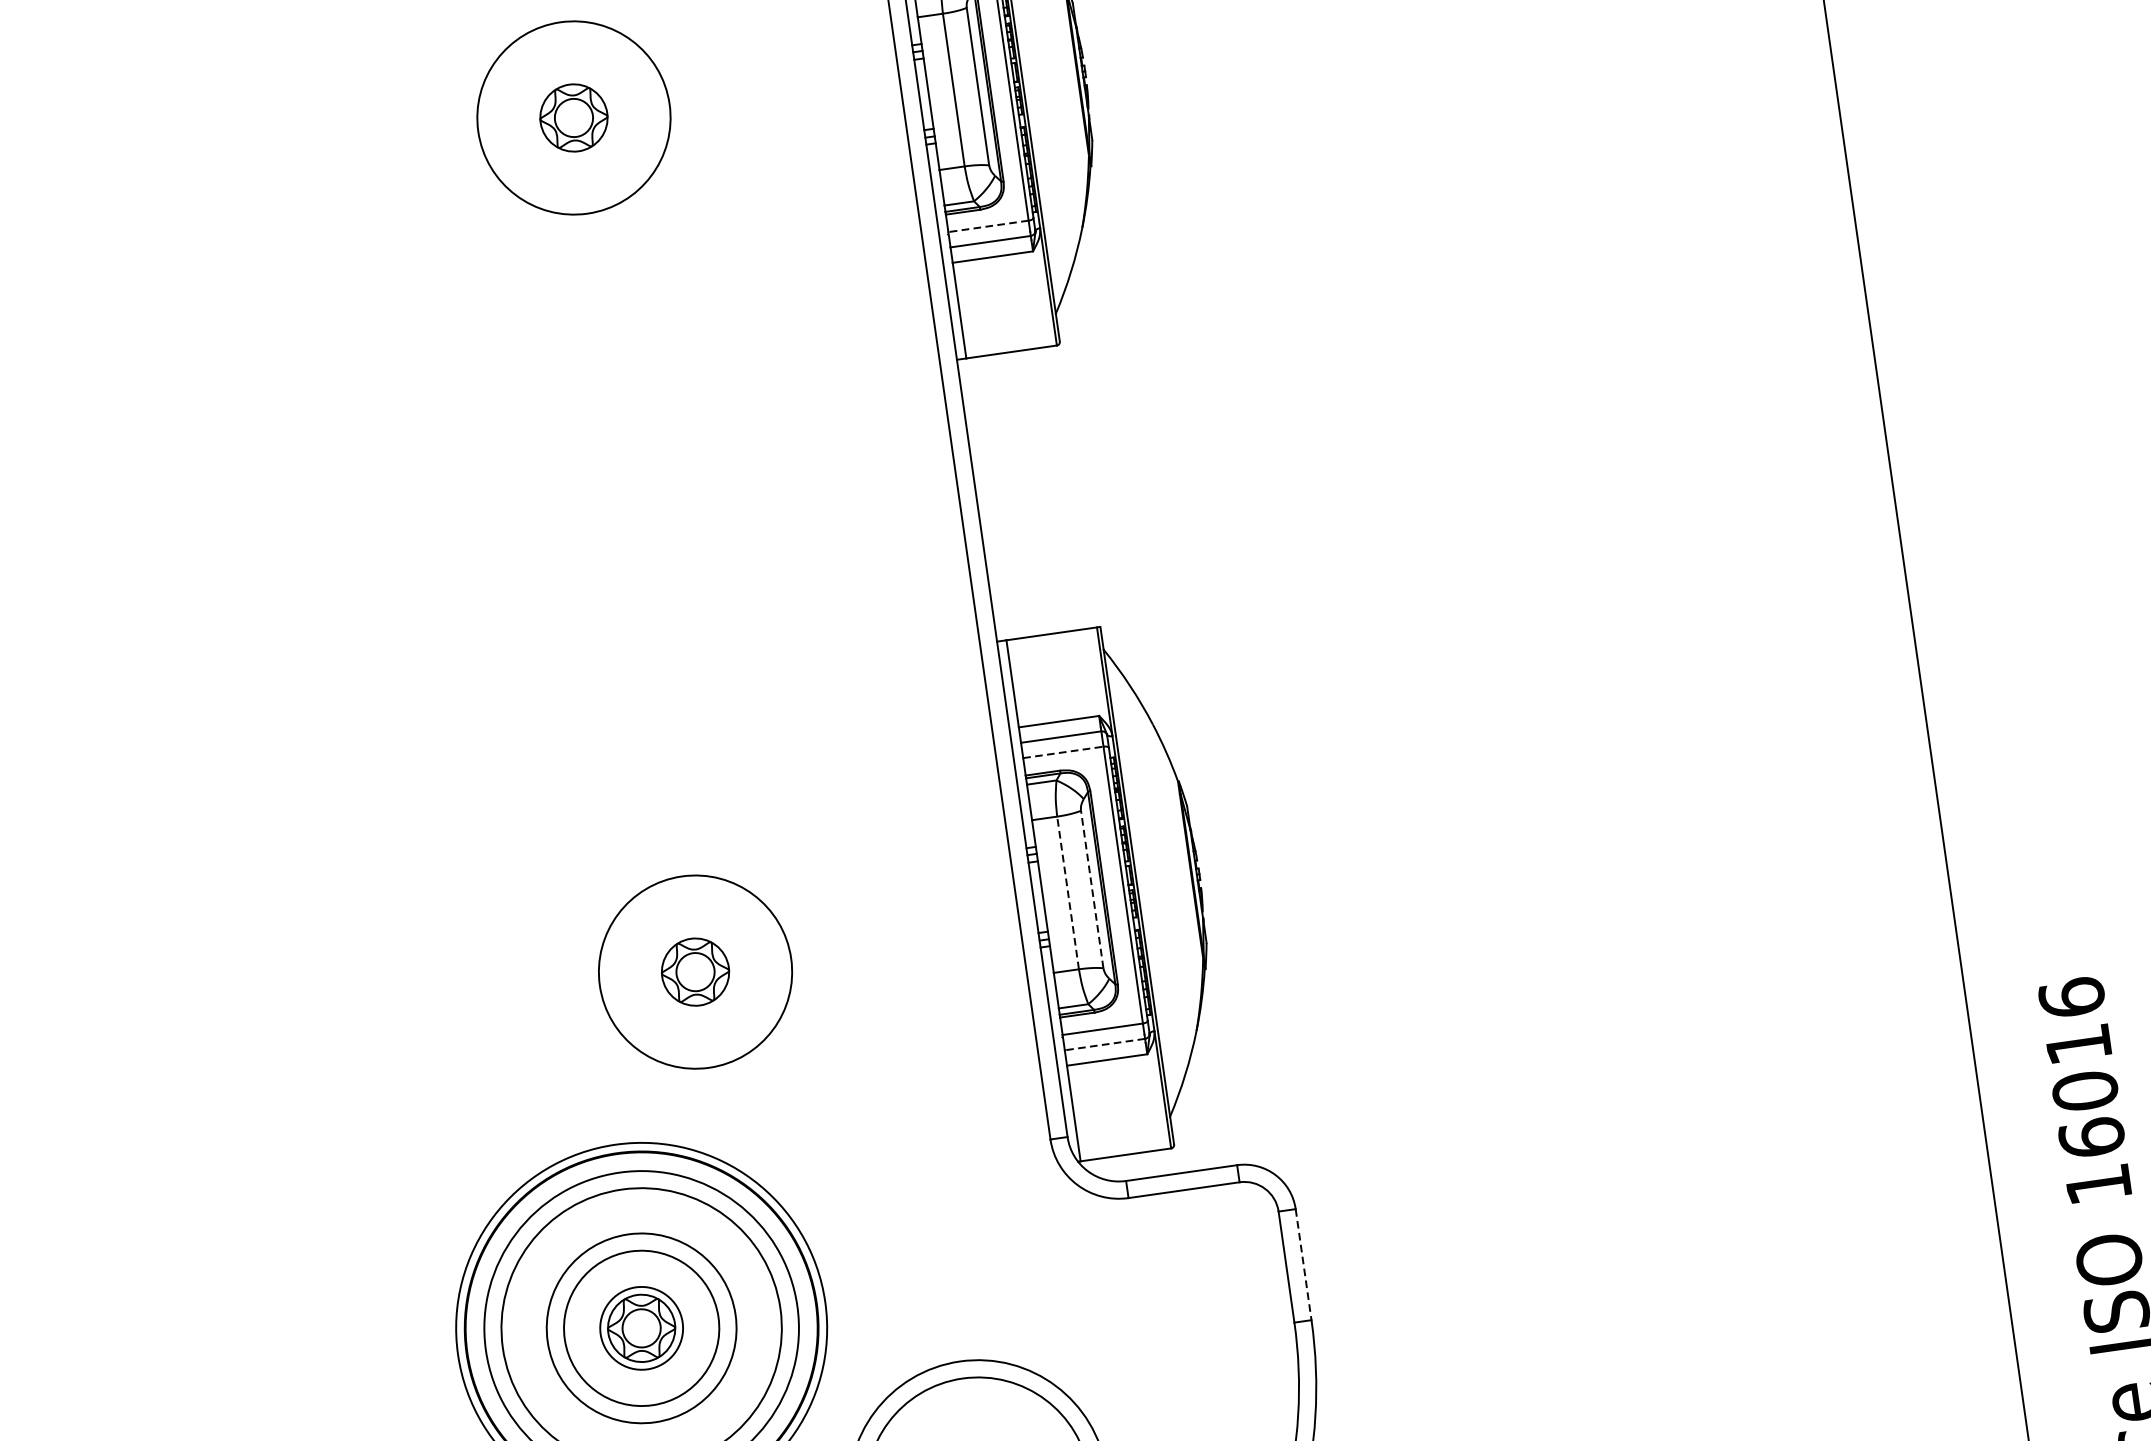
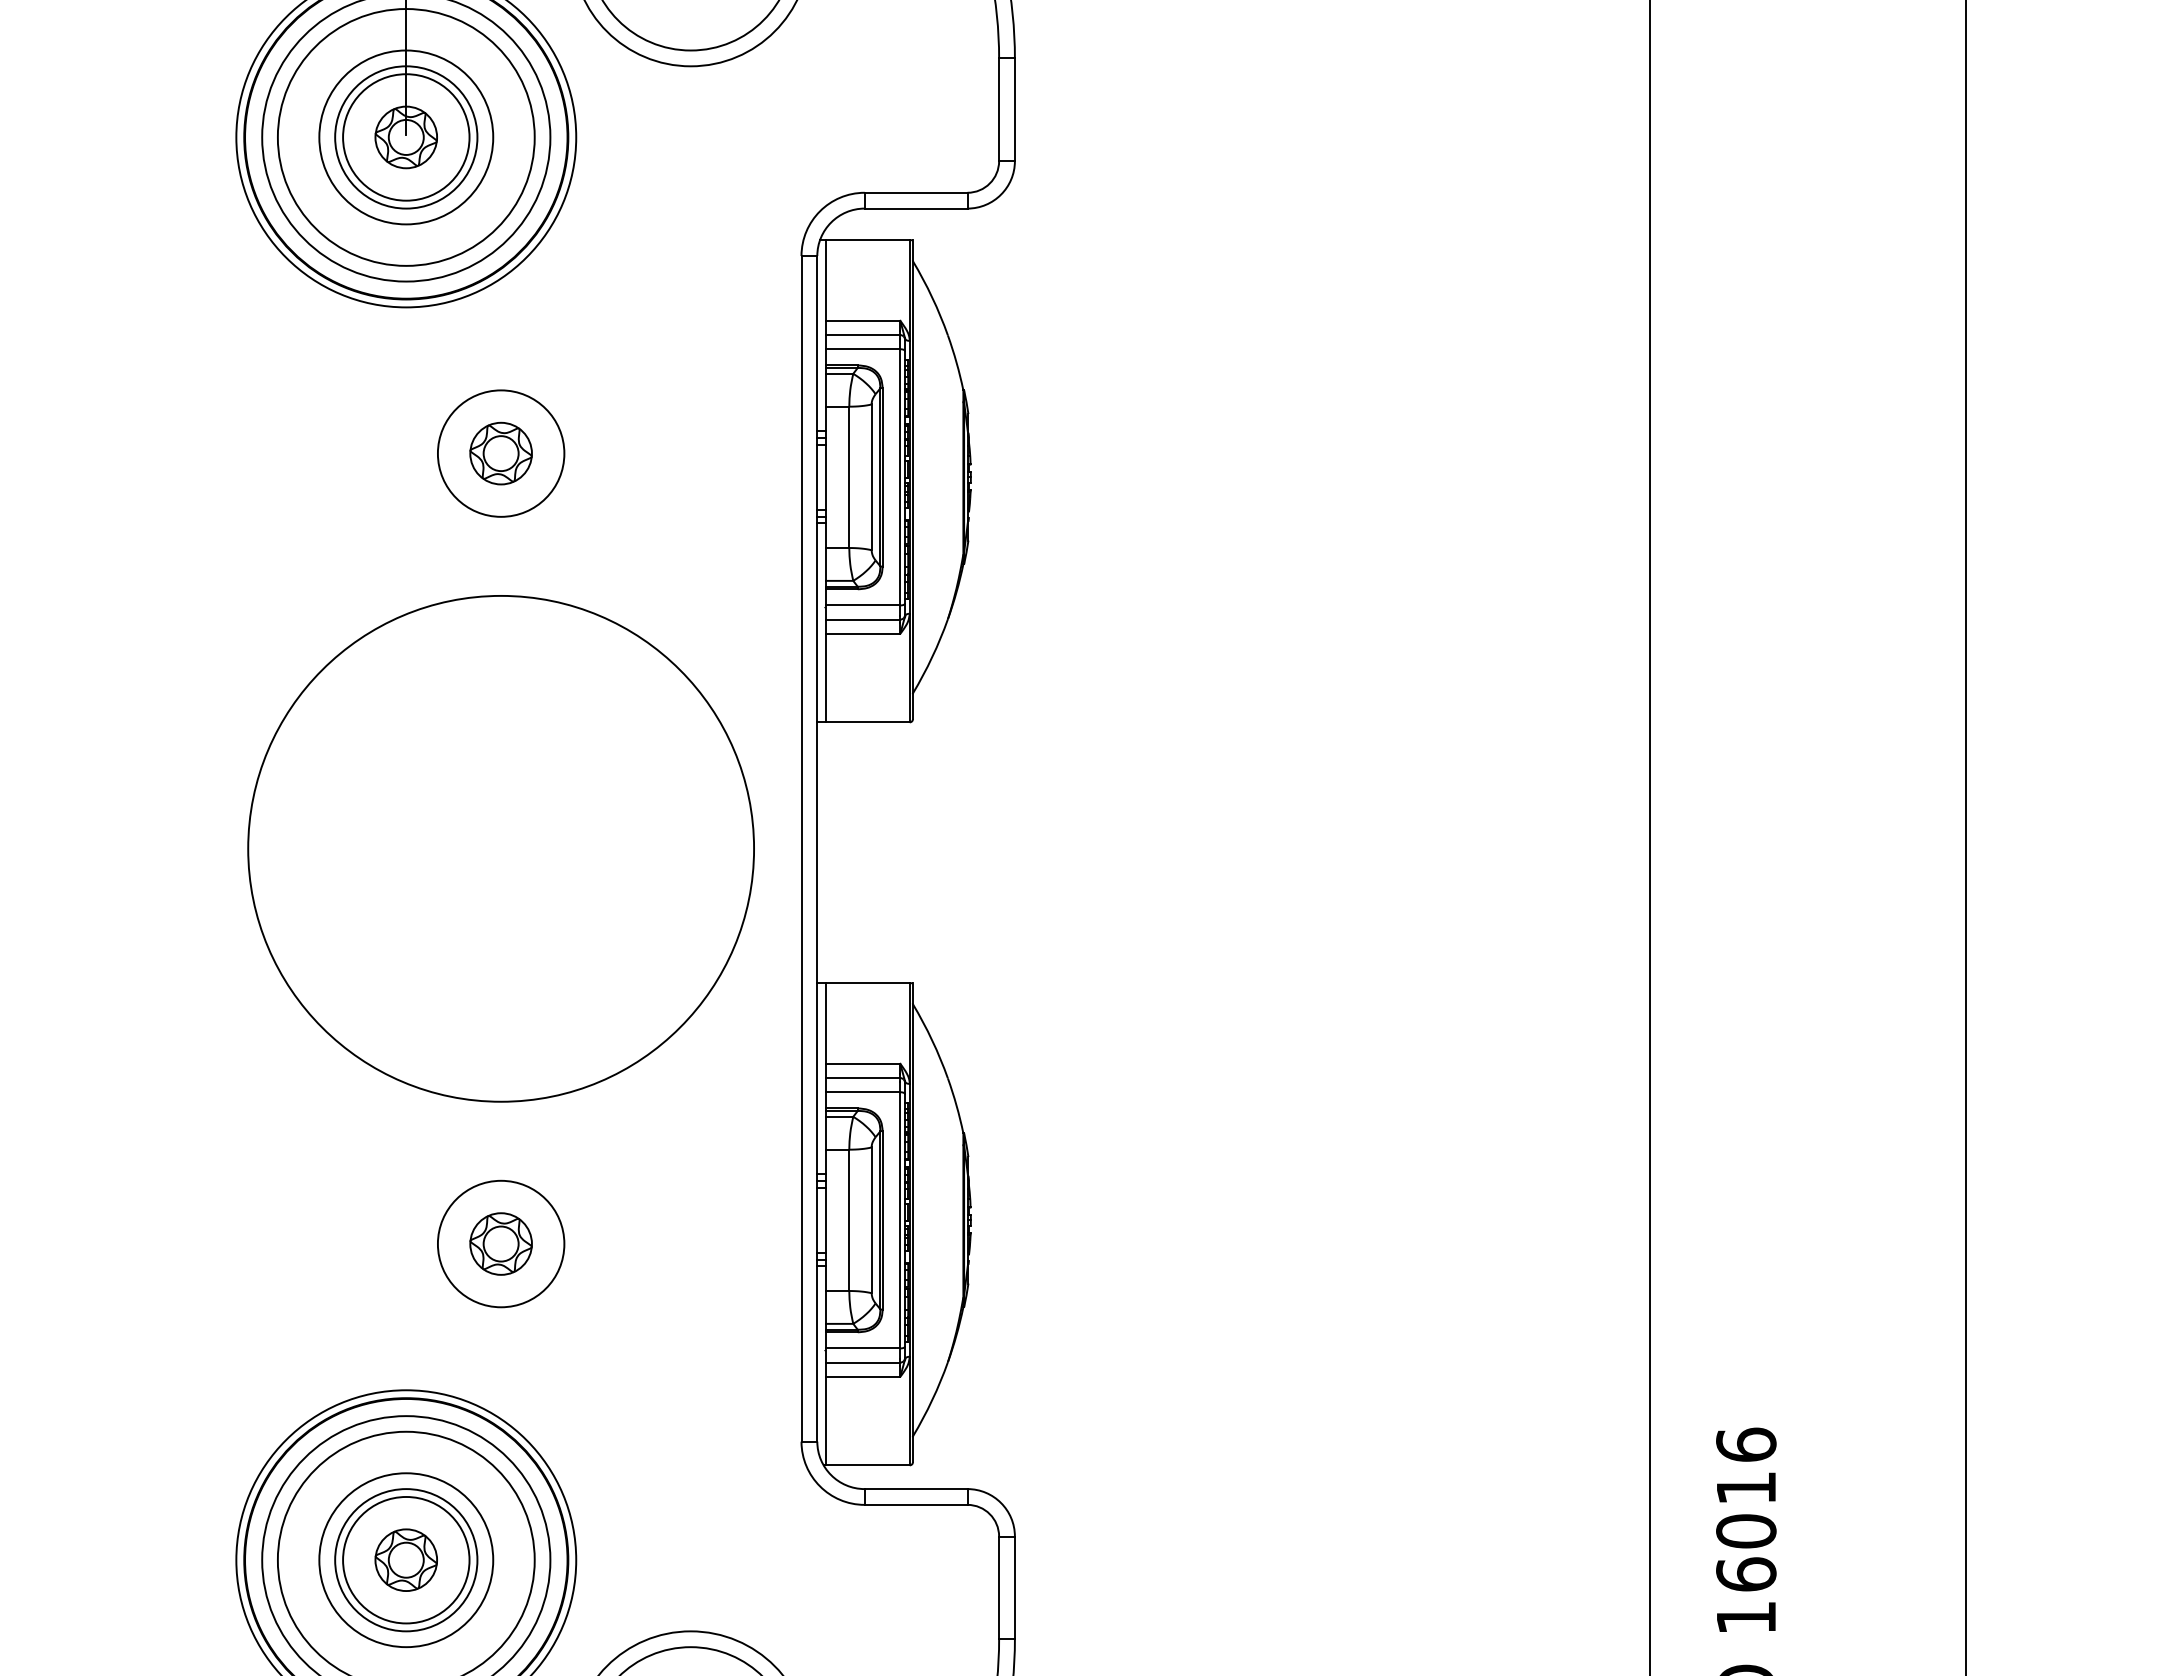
circle: (573, 117) -> (500, 453), size x0.71
line: (987, 226) -> (862, 605), dashed -> solid
circle: (634, 544) -> (500, 848), added
line: (1063, 752) -> (863, 1092), dashed -> solid
line: (1092, 889) -> (871, 1220), dashed -> solid
line: (1068, 893) -> (849, 1220), dashed -> solid
circle: (694, 971) -> (500, 1243), size x0.71
line: (1104, 1044) -> (862, 1362), dashed -> solid
line: (1303, 1265) -> (1014, 1588), dashed -> solid
circle: (641, 1327) -> (406, 1559), size x1.67

